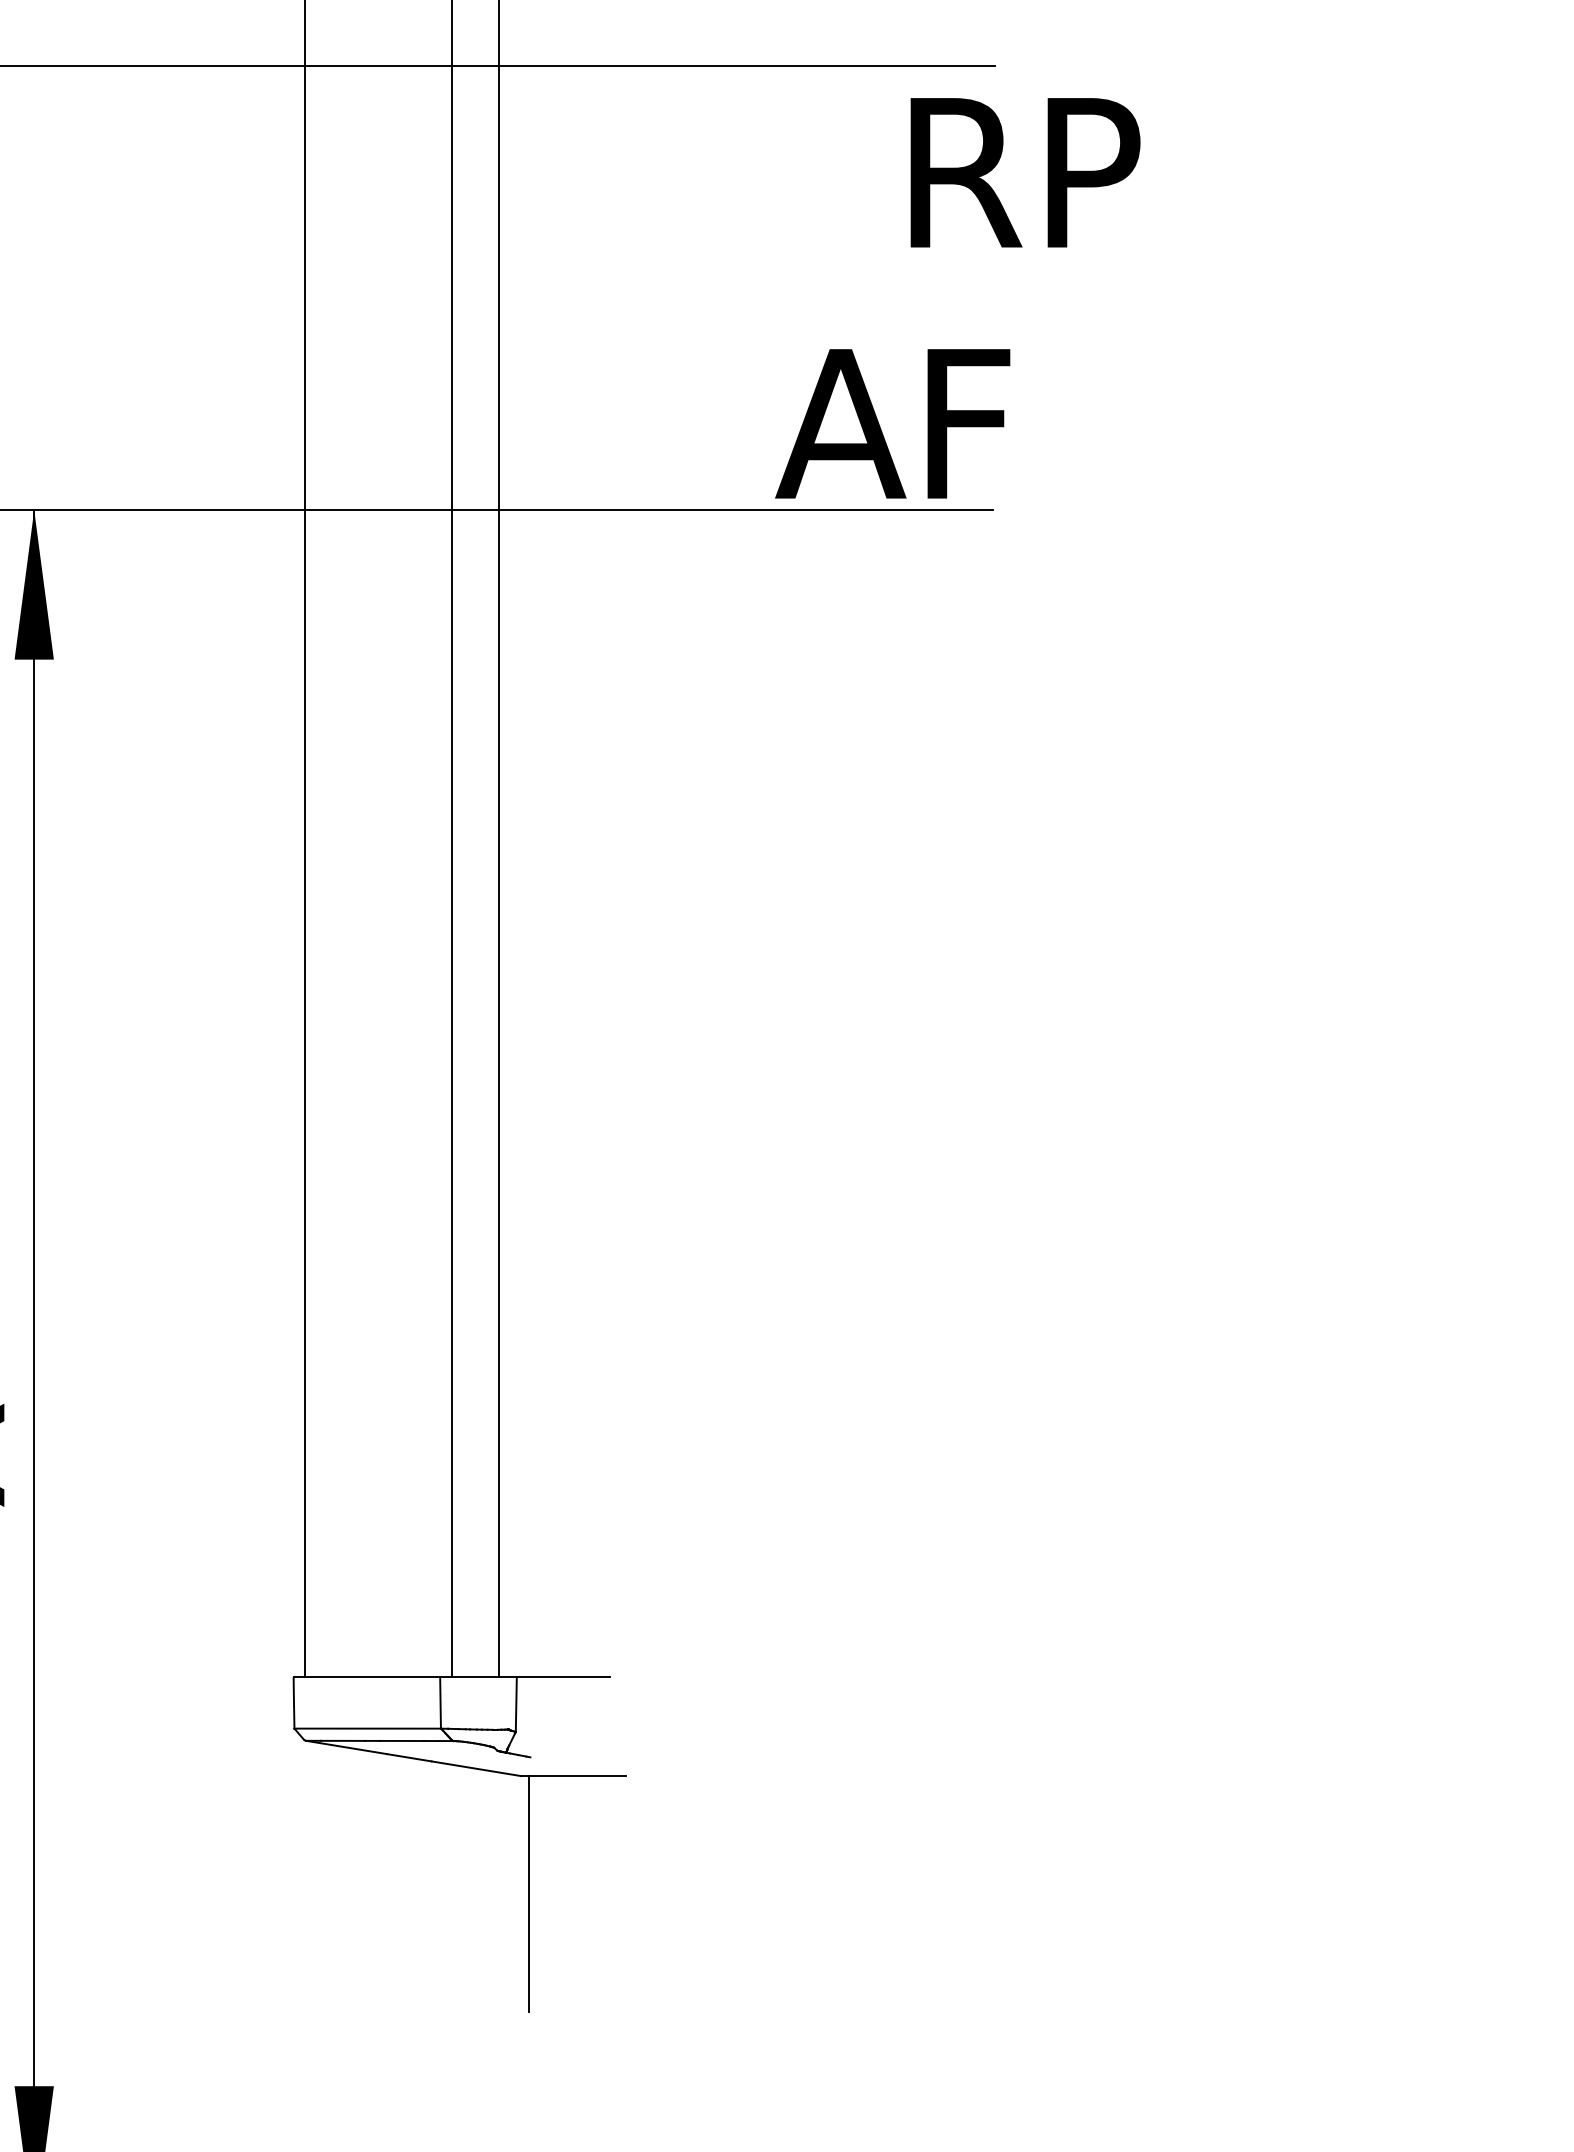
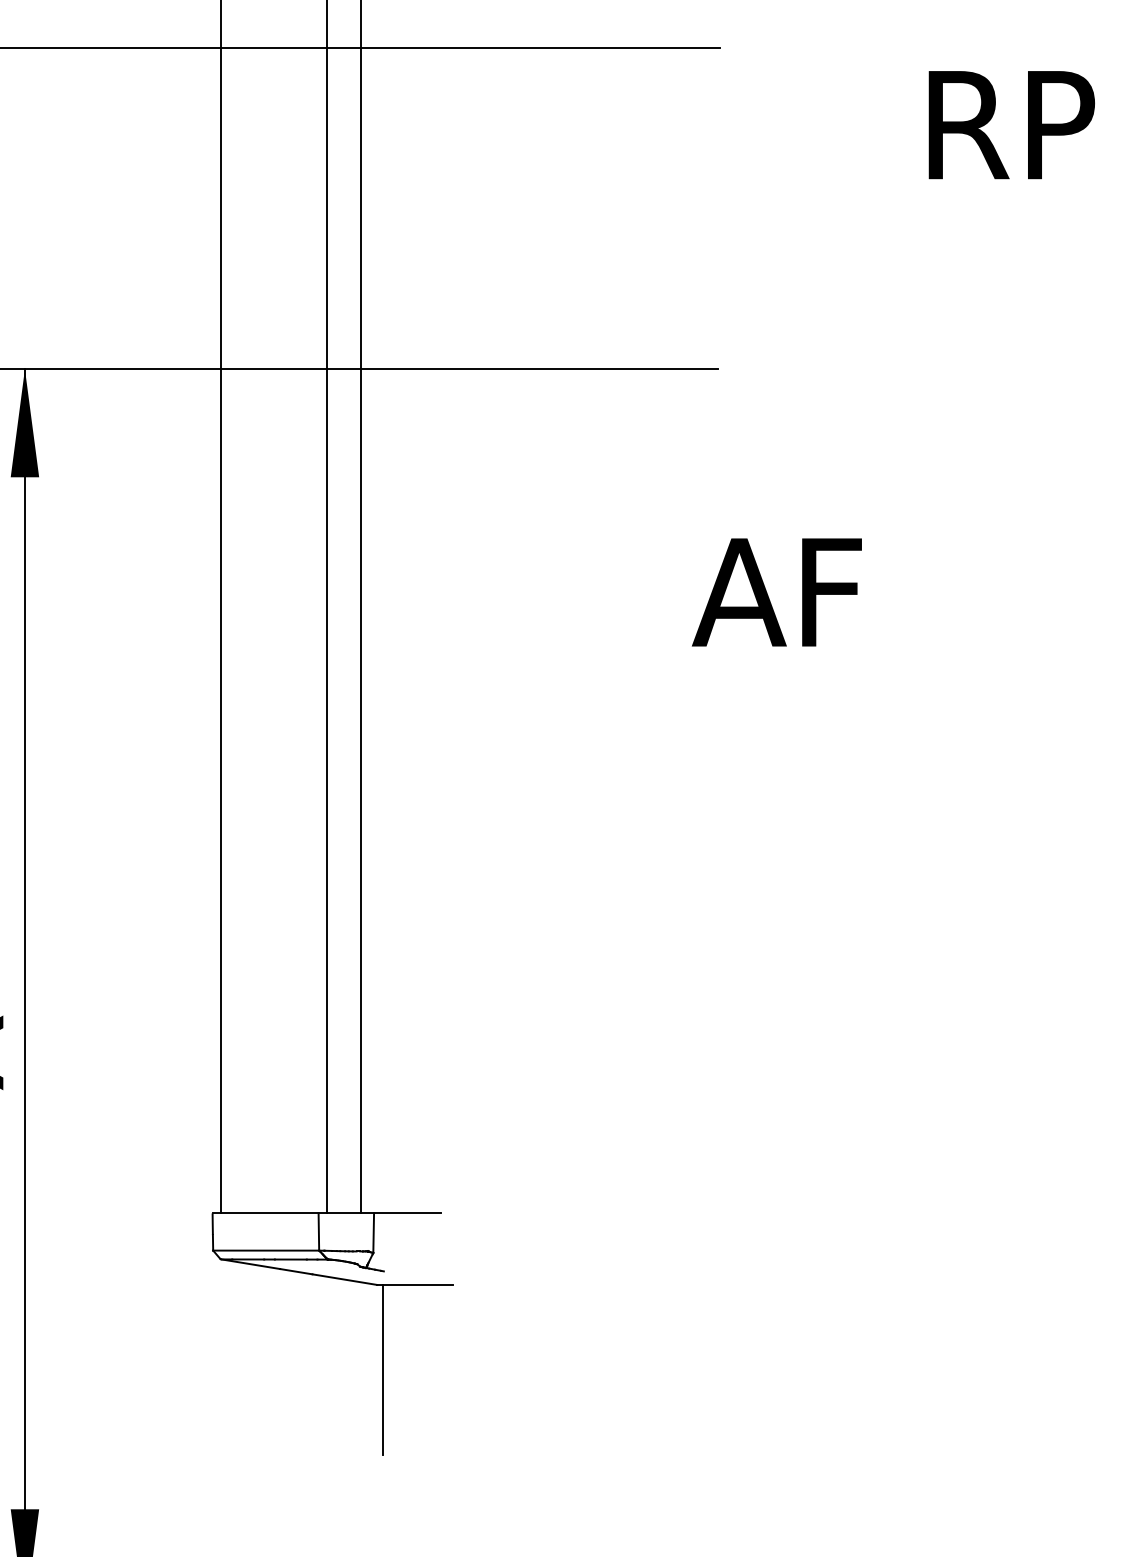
text: (1025, 172) -> (1011, 124), moved
text: (892, 423) -> (776, 592), moved

